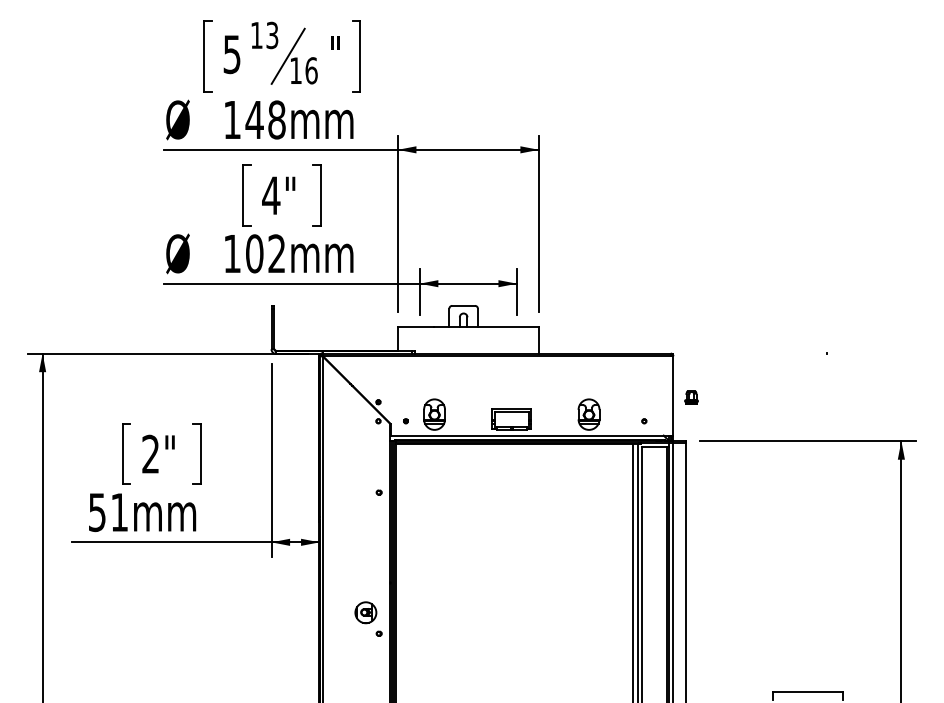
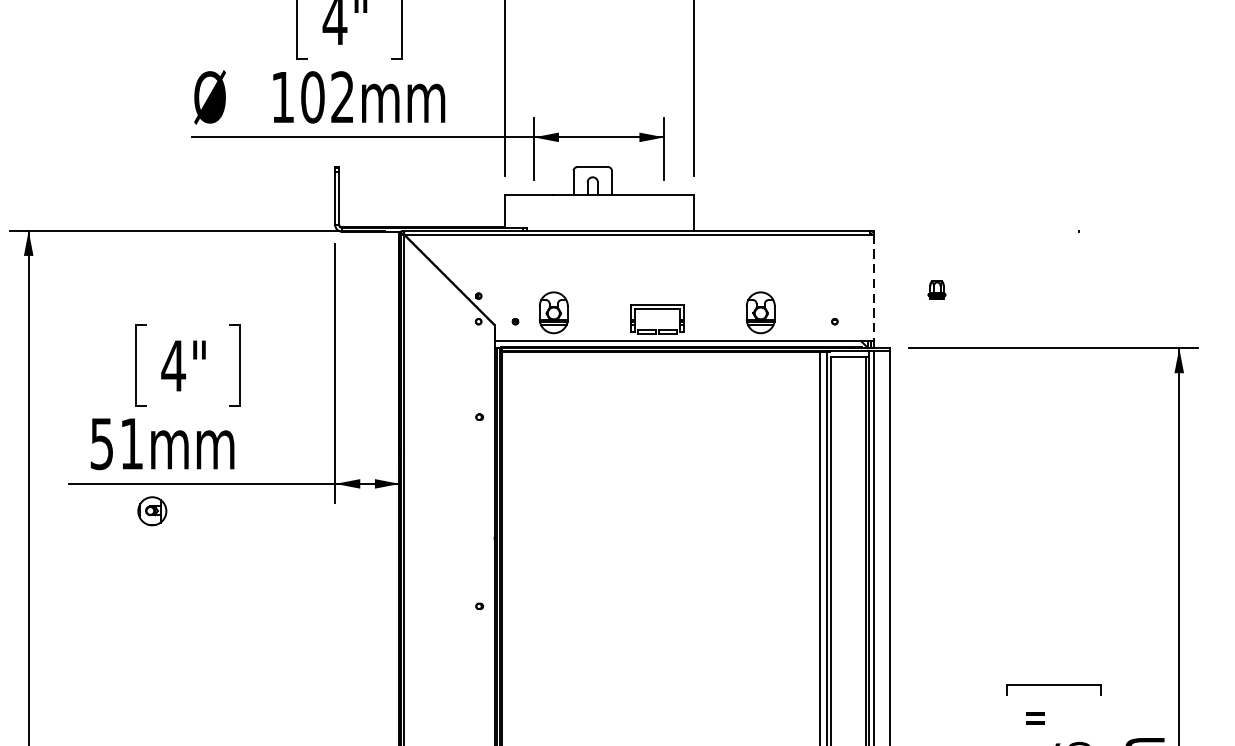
line: (673, 395) -> (873, 287), solid -> dashed
part: (691, 397) -> (936, 289), moved
text: (150, 453) -> (173, 364), 2" -> 4"
part: (365, 612) -> (151, 510), moved

